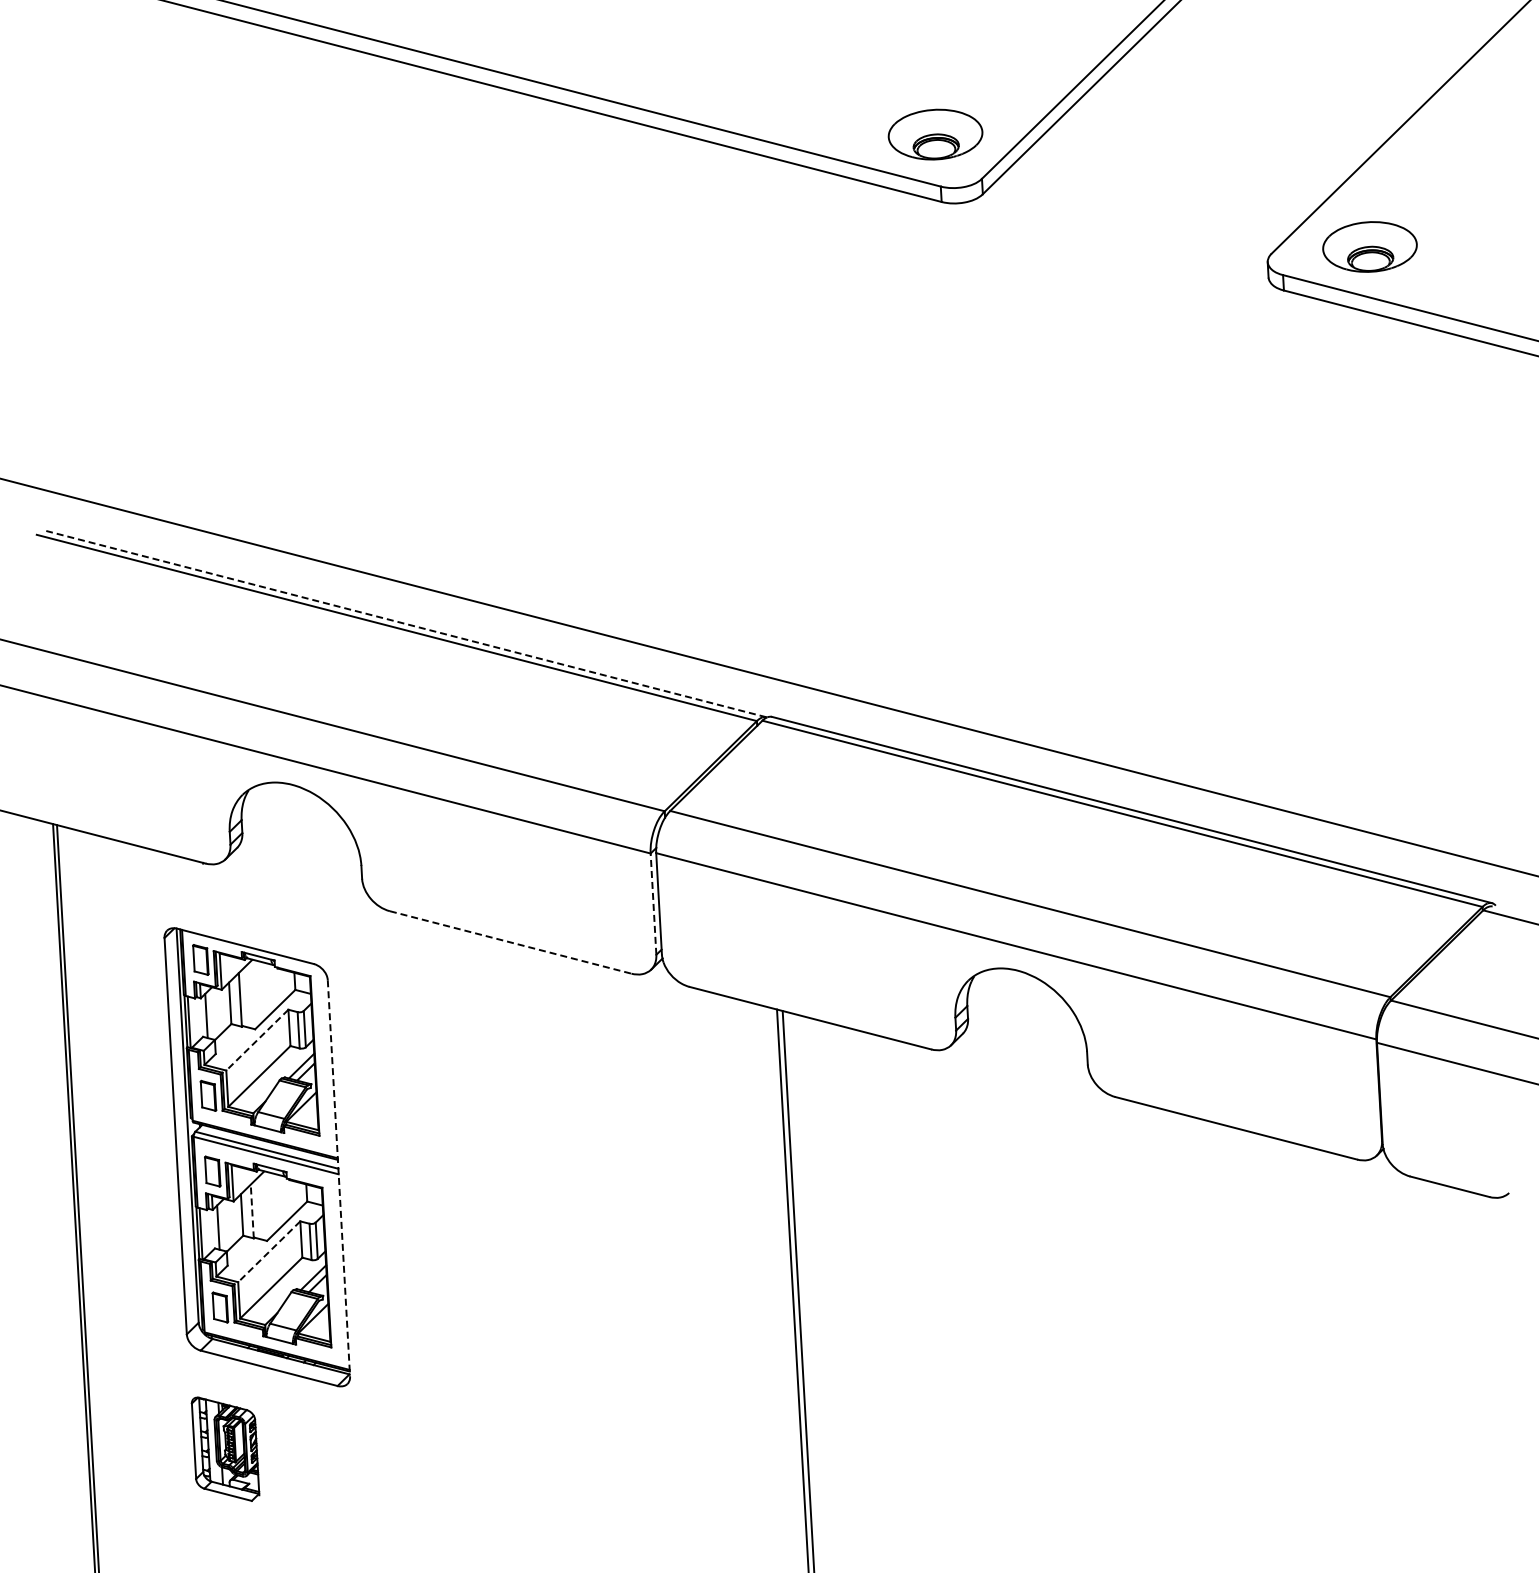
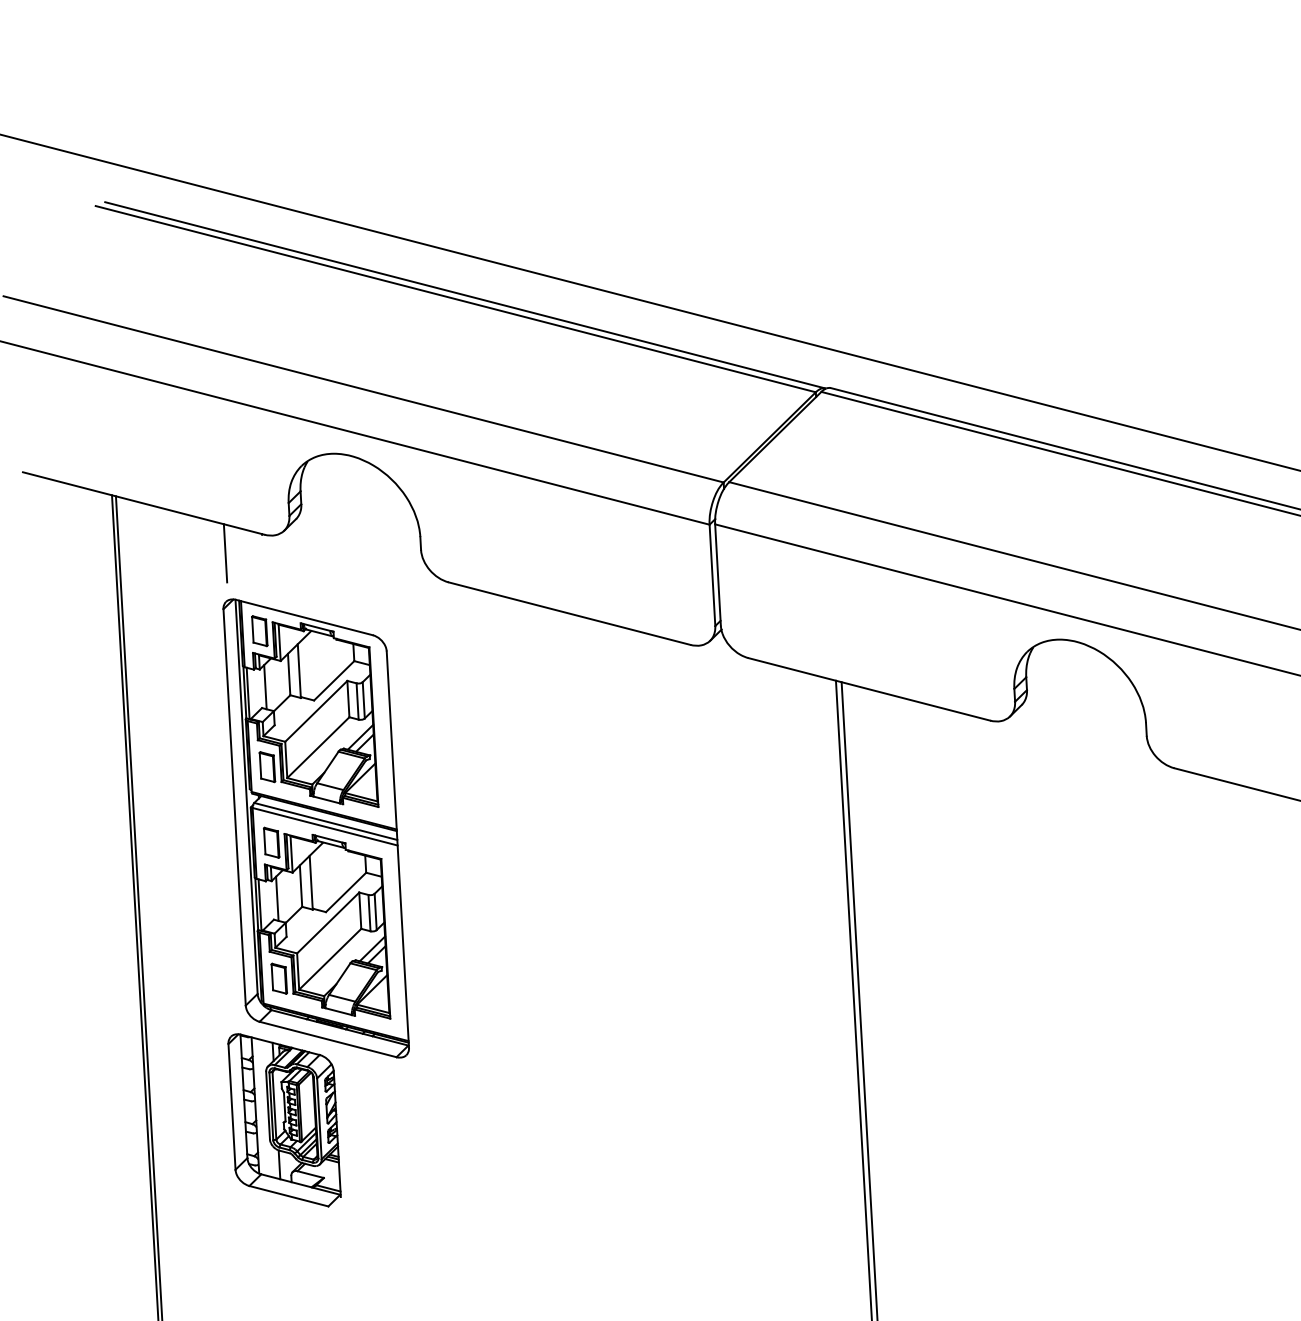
line: (406, 624) -> (465, 295), dashed -> solid
line: (166, 882) -> (225, 553), added
line: (653, 904) -> (712, 575), dashed -> solid
line: (510, 942) -> (569, 613), dashed -> solid
line: (257, 1040) -> (316, 711), dashed -> solid
line: (338, 1178) -> (397, 849), dashed -> solid
line: (252, 1211) -> (311, 882), dashed -> solid
line: (268, 1252) -> (327, 923), dashed -> solid
part: (225, 1449) -> (284, 1120), size x1.67

